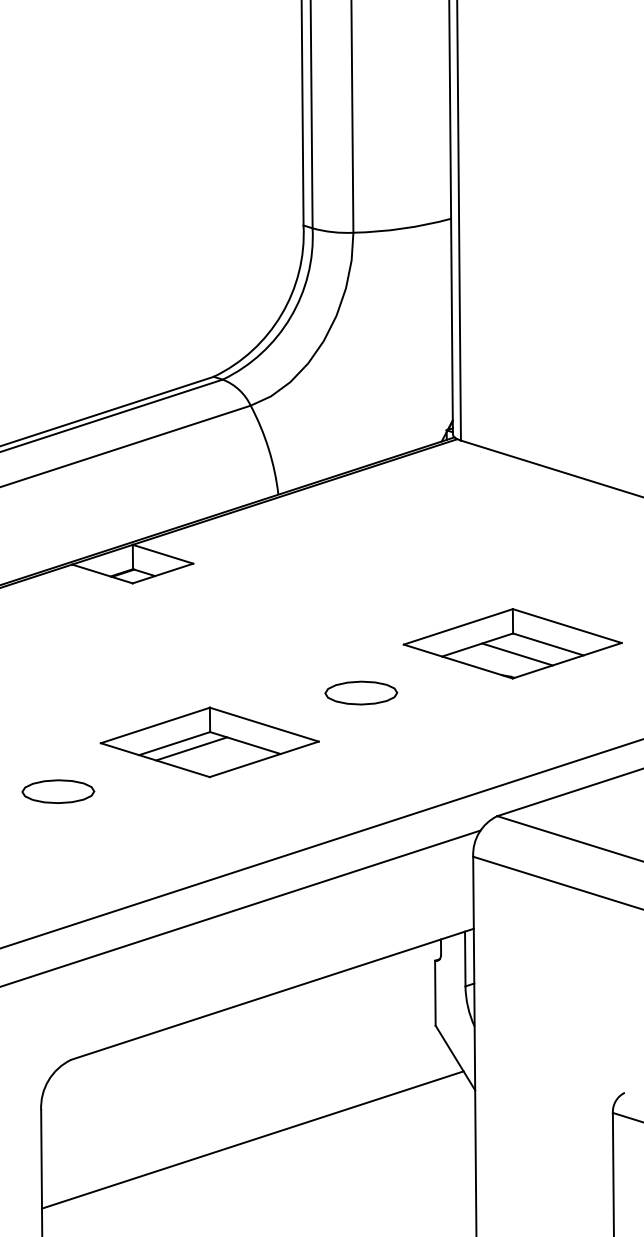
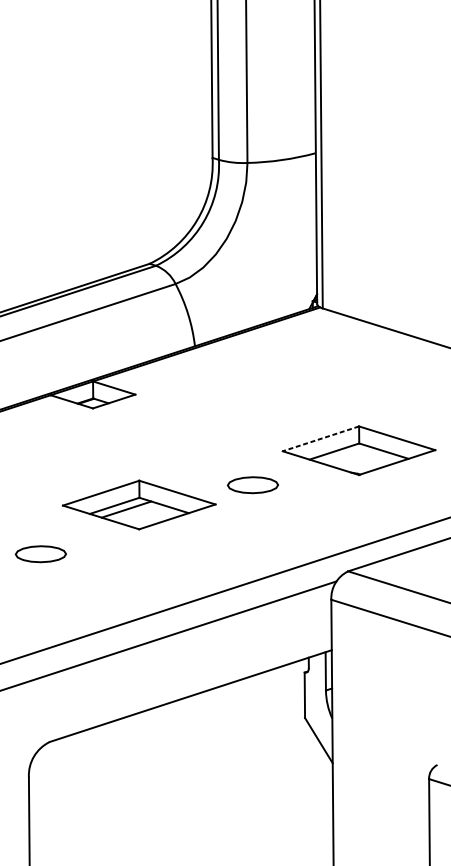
line: (457, 627) -> (320, 439), solid -> dashed
line: (517, 654) -> (362, 458), removed
part: (209, 742) -> (139, 505), moved
line: (252, 1139) -> (176, 797), removed

